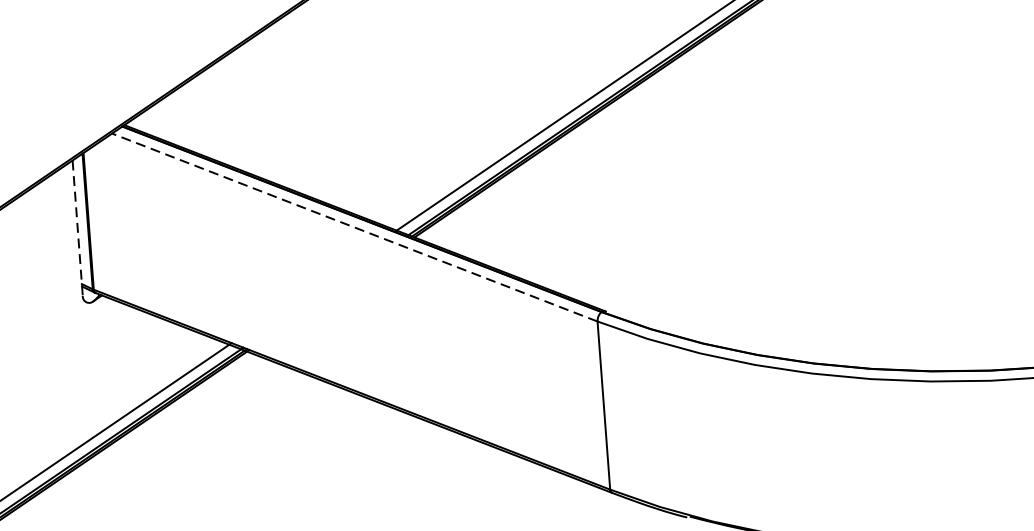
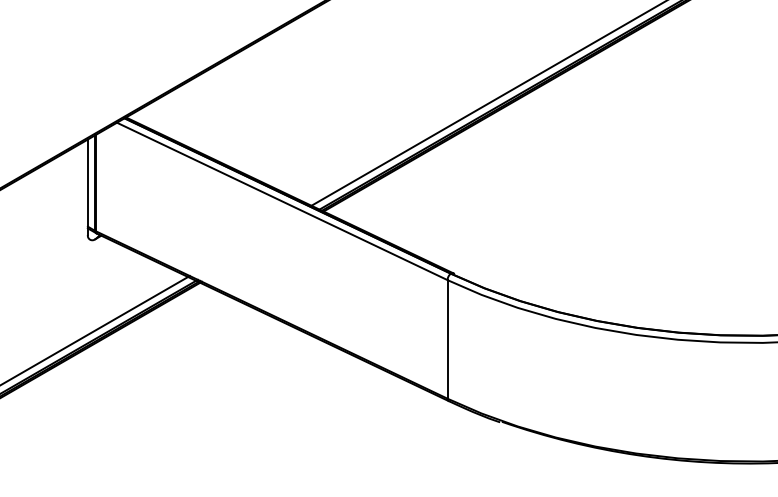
line: (353, 227) -> (281, 201), dashed -> solid
line: (77, 228) -> (87, 187), dashed -> solid

